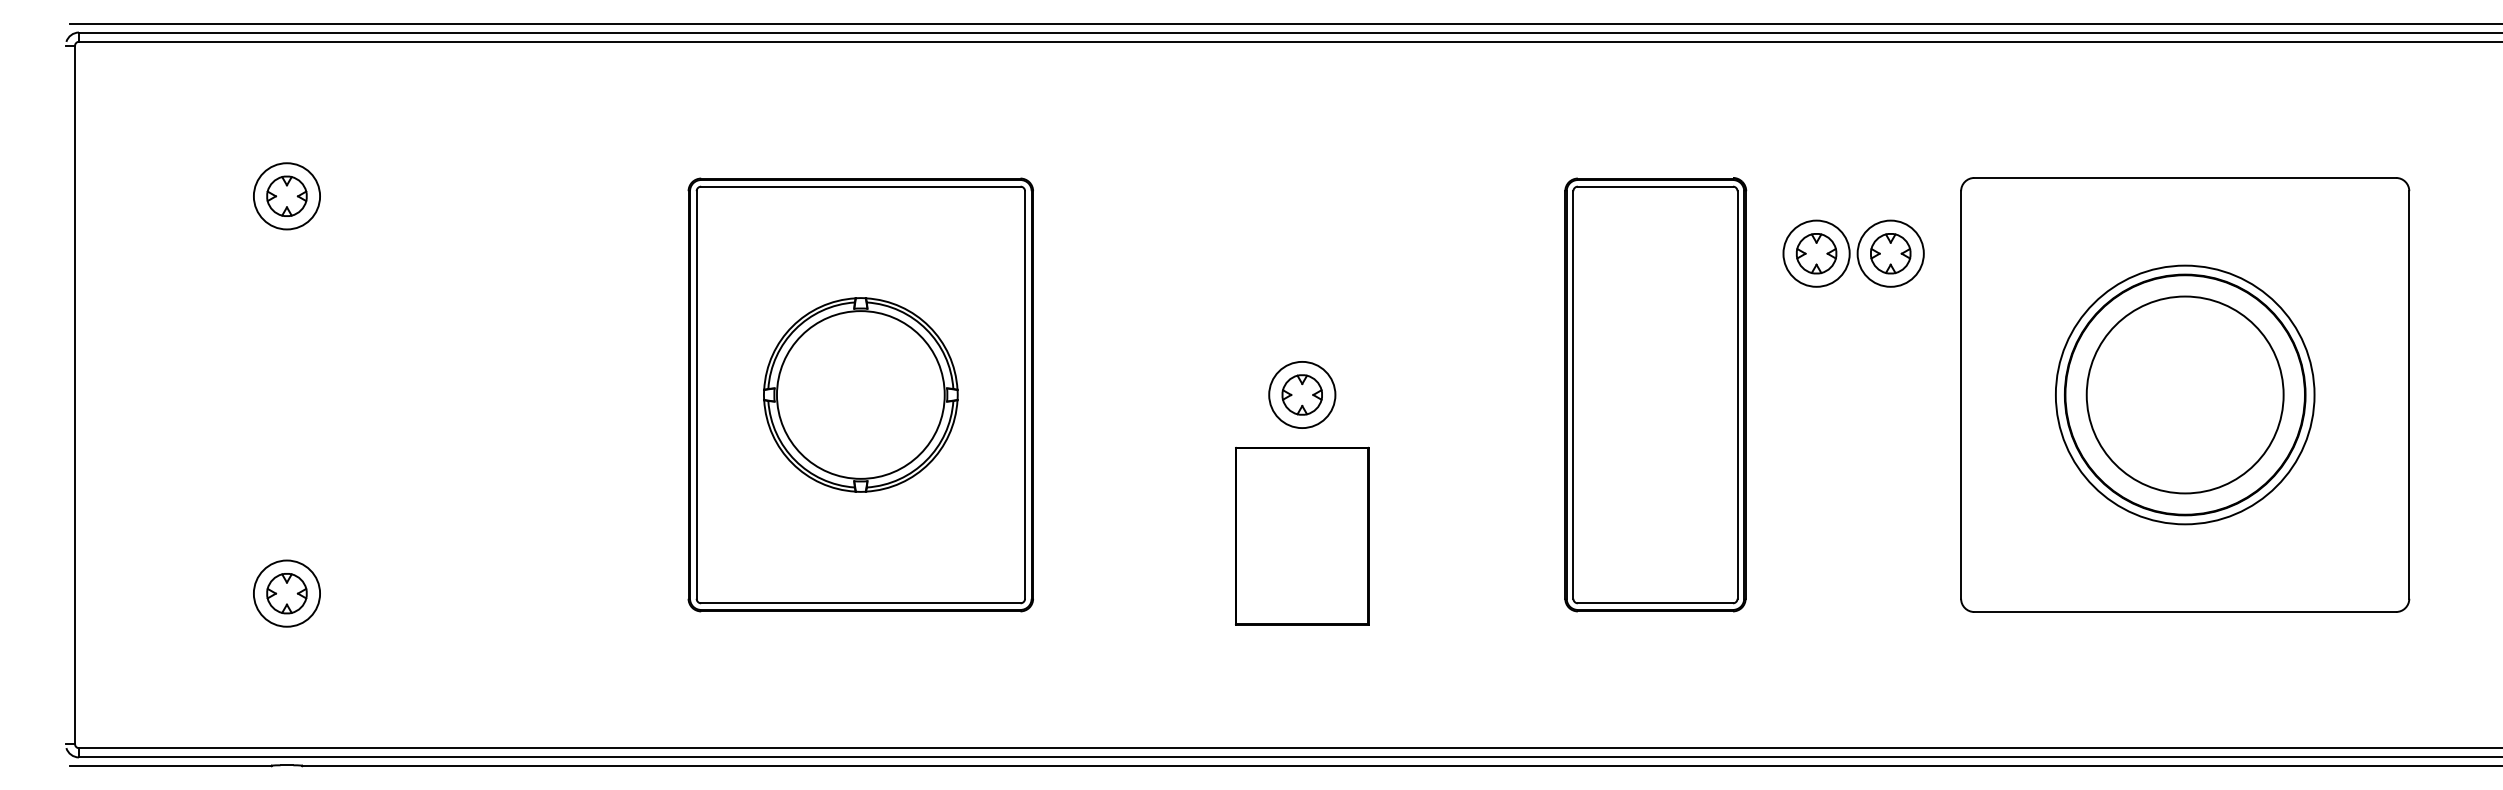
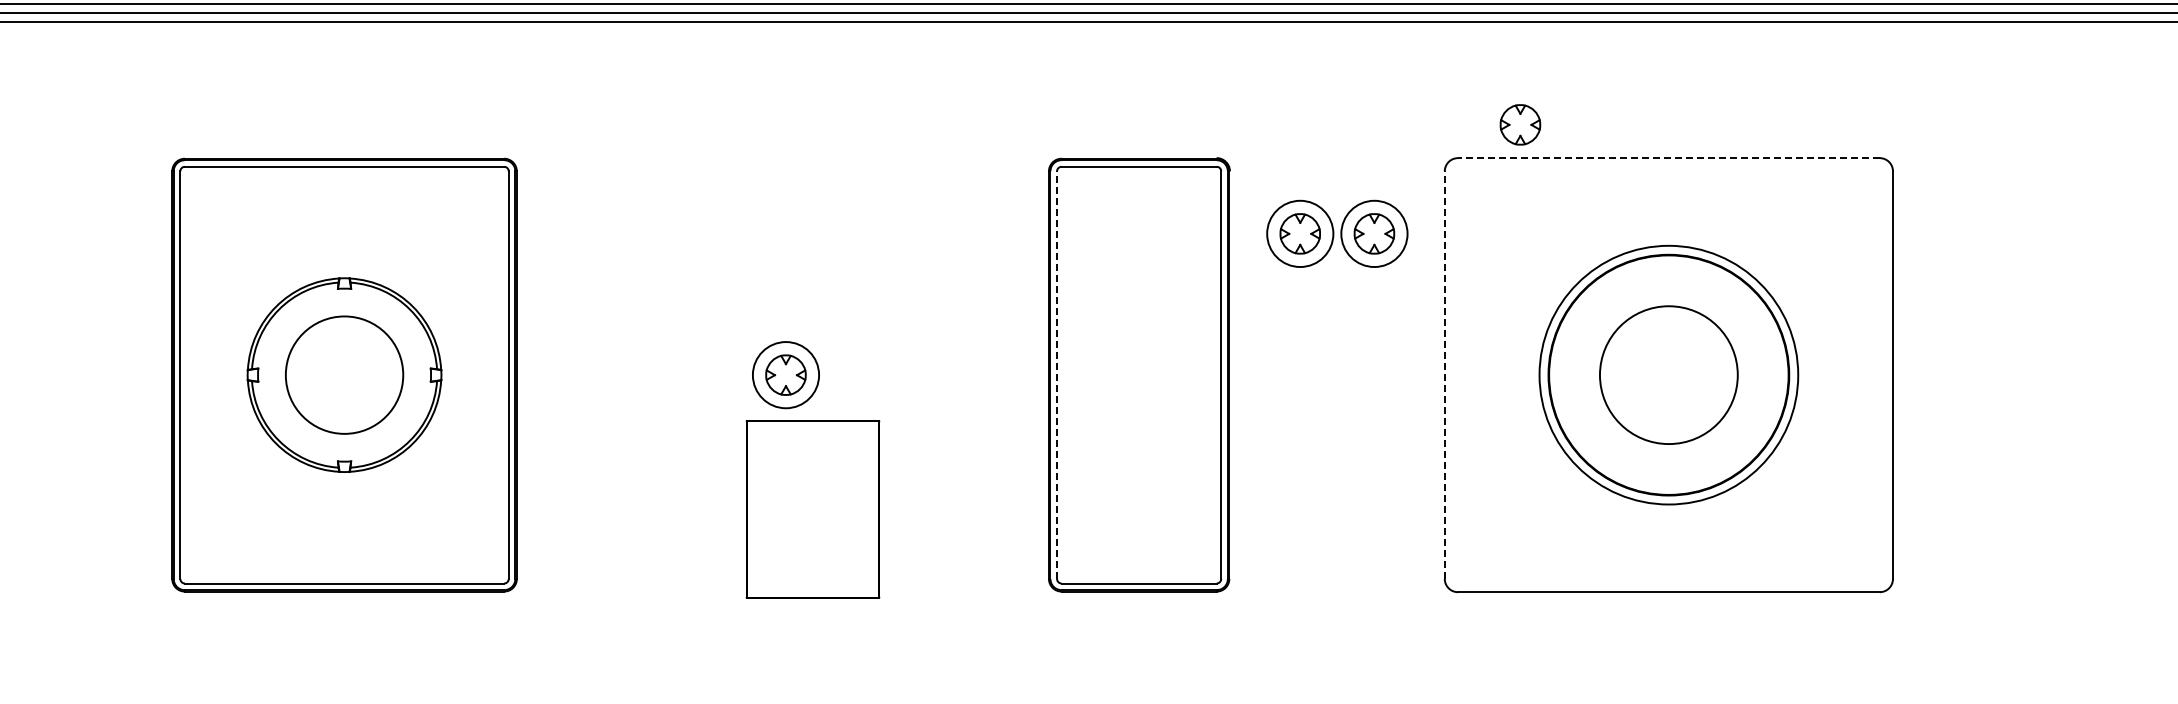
part: (2036, 144) -> (1520, 124), added
line: (2185, 177) -> (1669, 157), solid -> dashed
circle: (860, 394) -> (344, 374), size x0.7
circle: (2184, 394) -> (1668, 374), size x0.7
line: (1573, 395) -> (1057, 375), solid -> dashed
line: (1961, 395) -> (1445, 375), solid -> dashed
part: (1302, 535) -> (813, 508), moved

